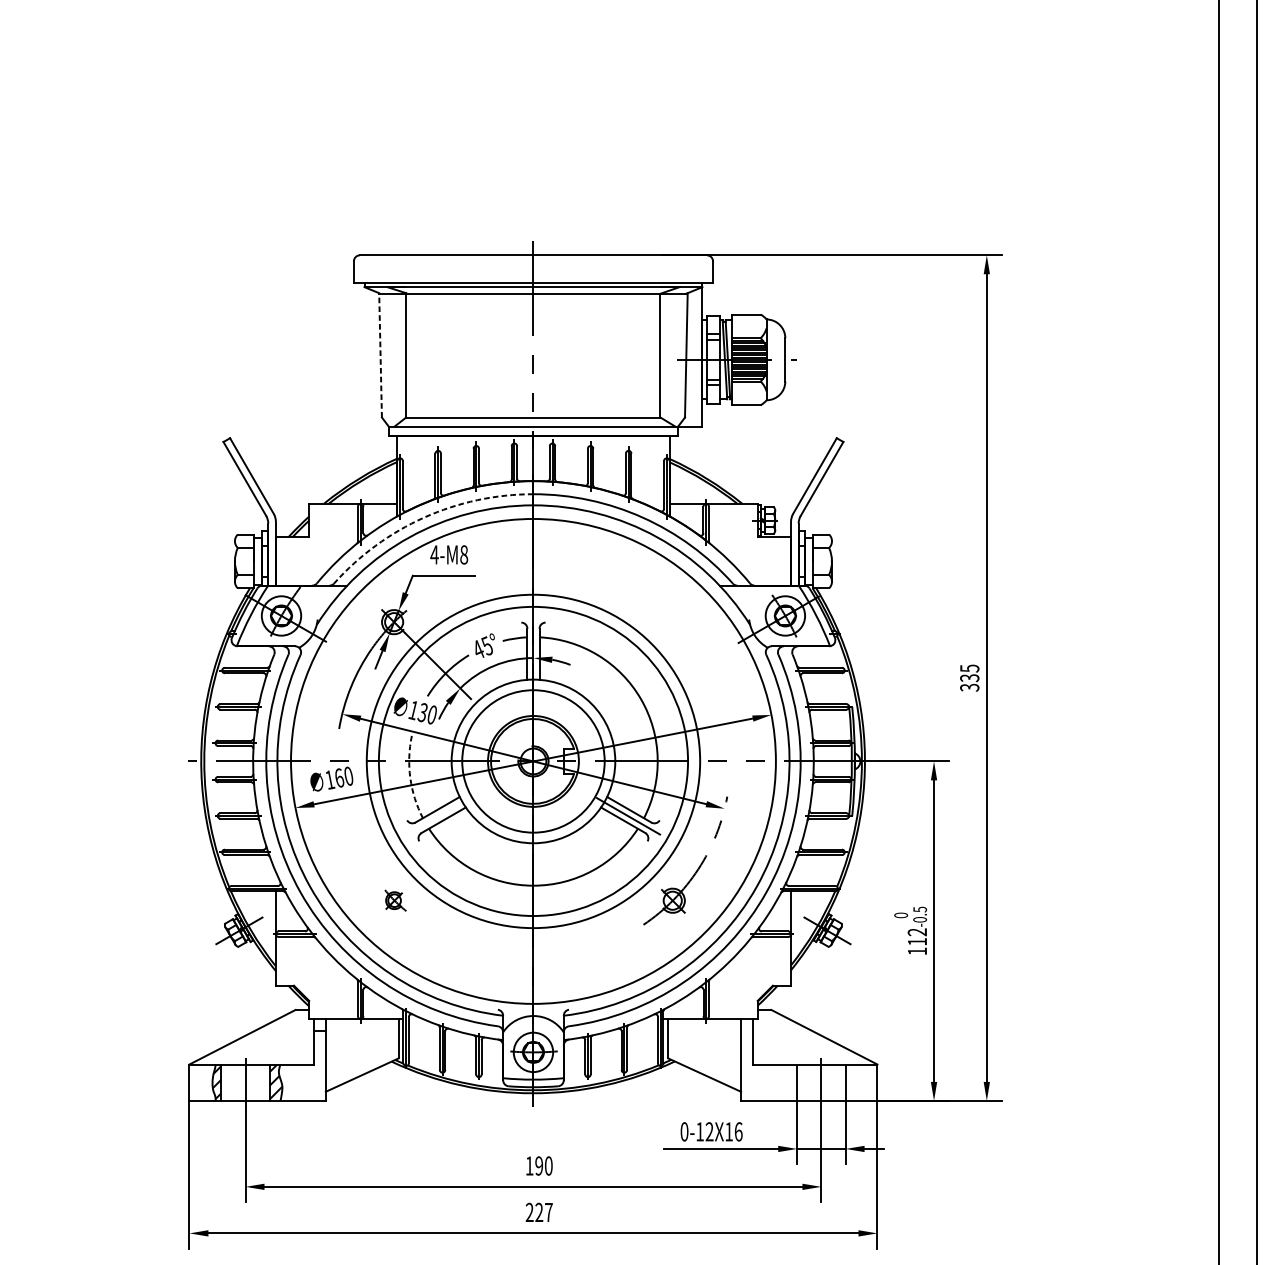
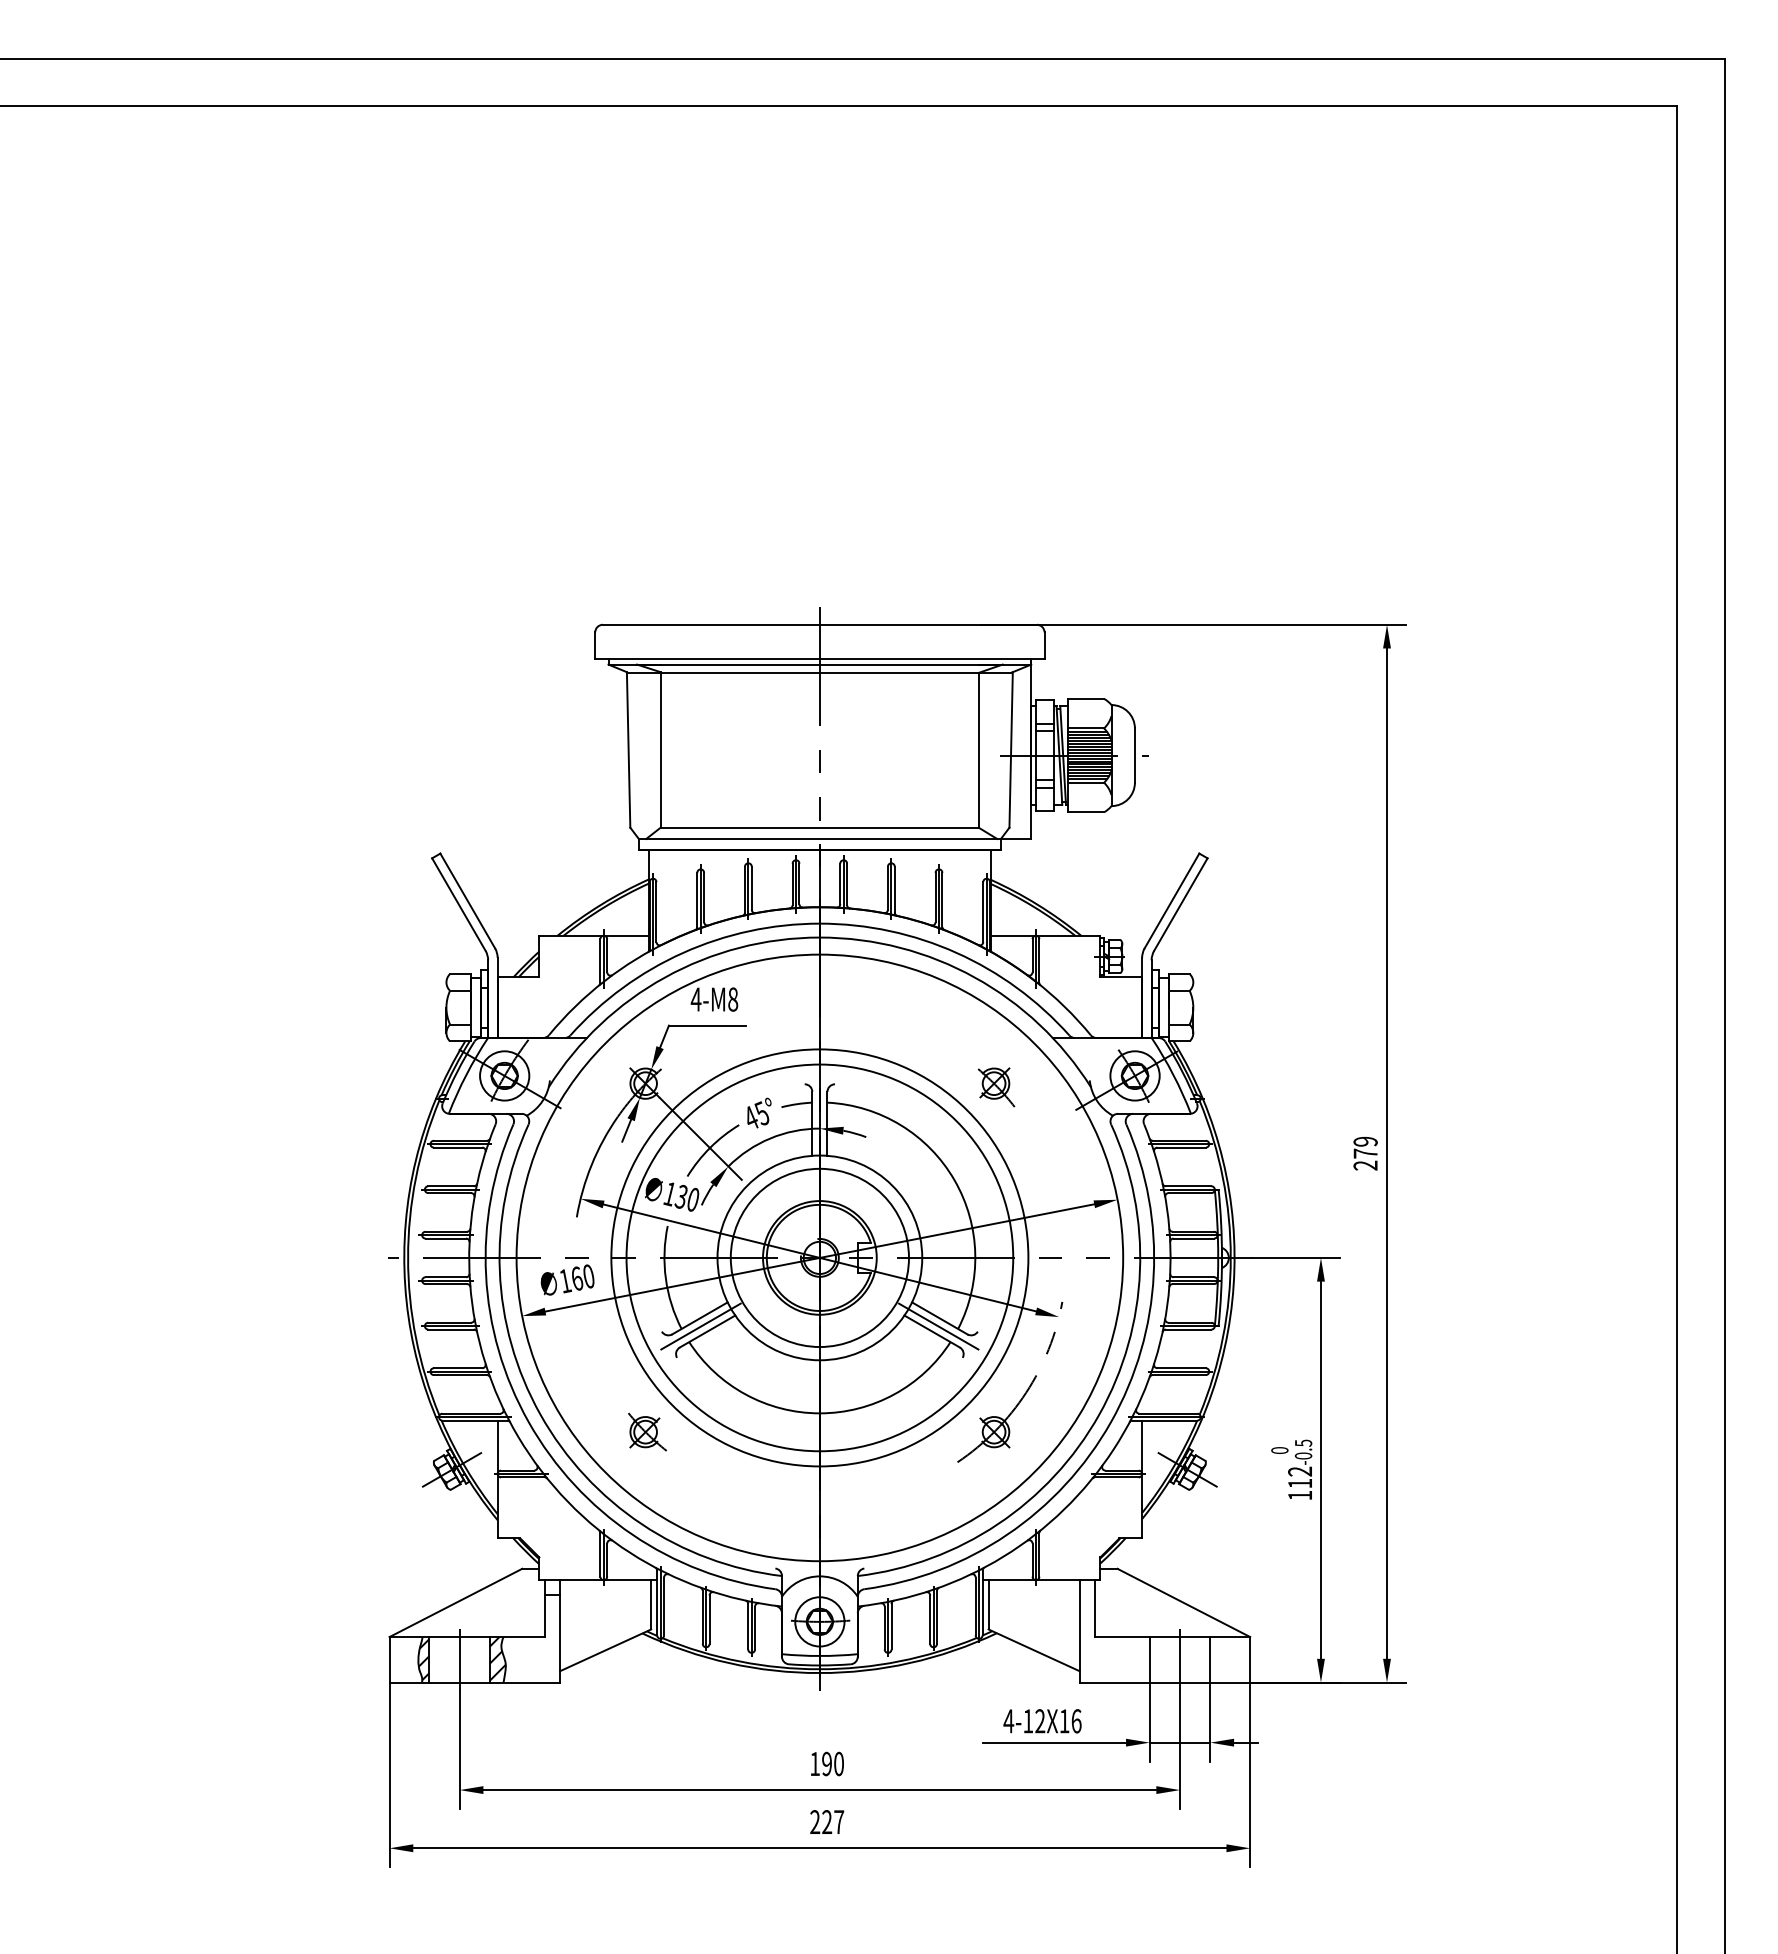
line: (380, 355) -> (628, 749), dashed -> solid
arc: (424, 517) -> (683, 952), dashed -> solid
part: (674, 625) -> (996, 1087), added
text: (969, 677) -> (1365, 1153), 335 -> 279
arc: (410, 777) -> (665, 1278), dashed -> solid
line: (438, 816) -> (700, 1326), added
part: (395, 900) -> (647, 1431), size x1.43
text: (684, 1132) -> (1008, 1721), 0-12X16 -> 4-12X16

